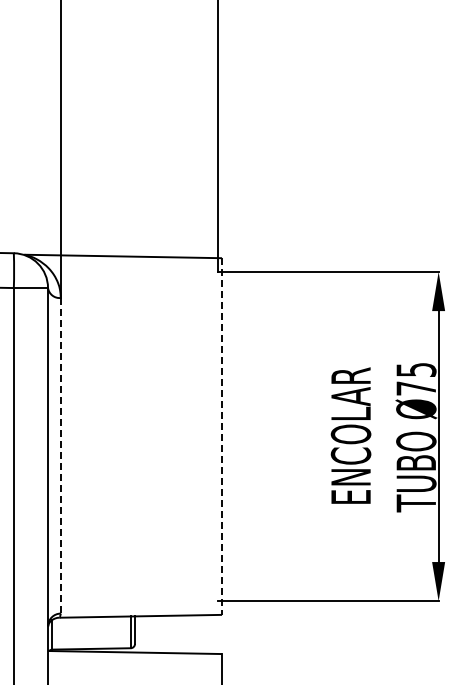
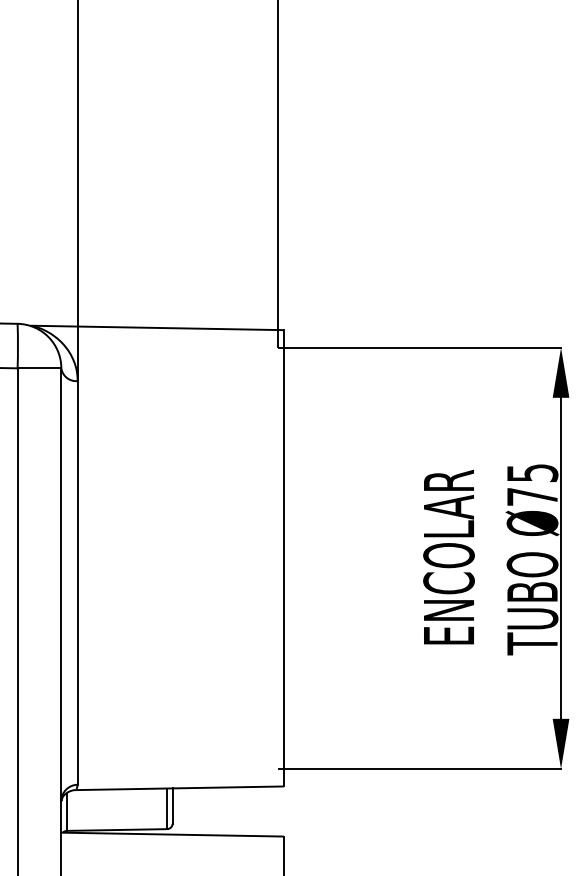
line: (222, 437) -> (284, 559), dashed -> solid
line: (60, 455) -> (77, 582), dashed -> solid

